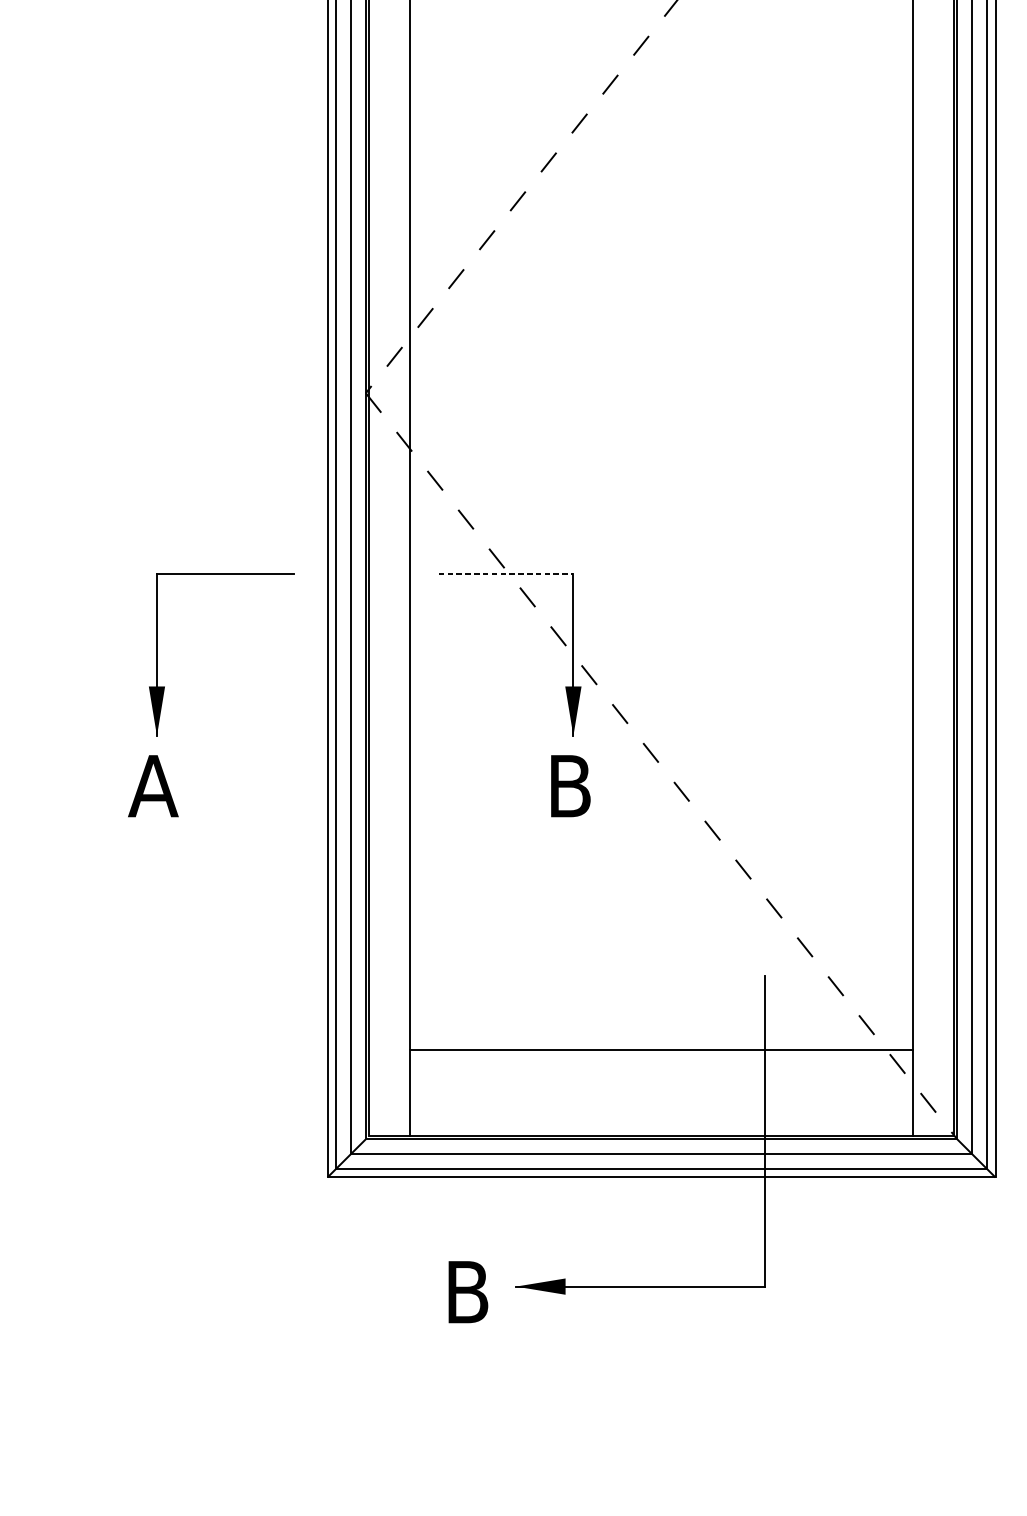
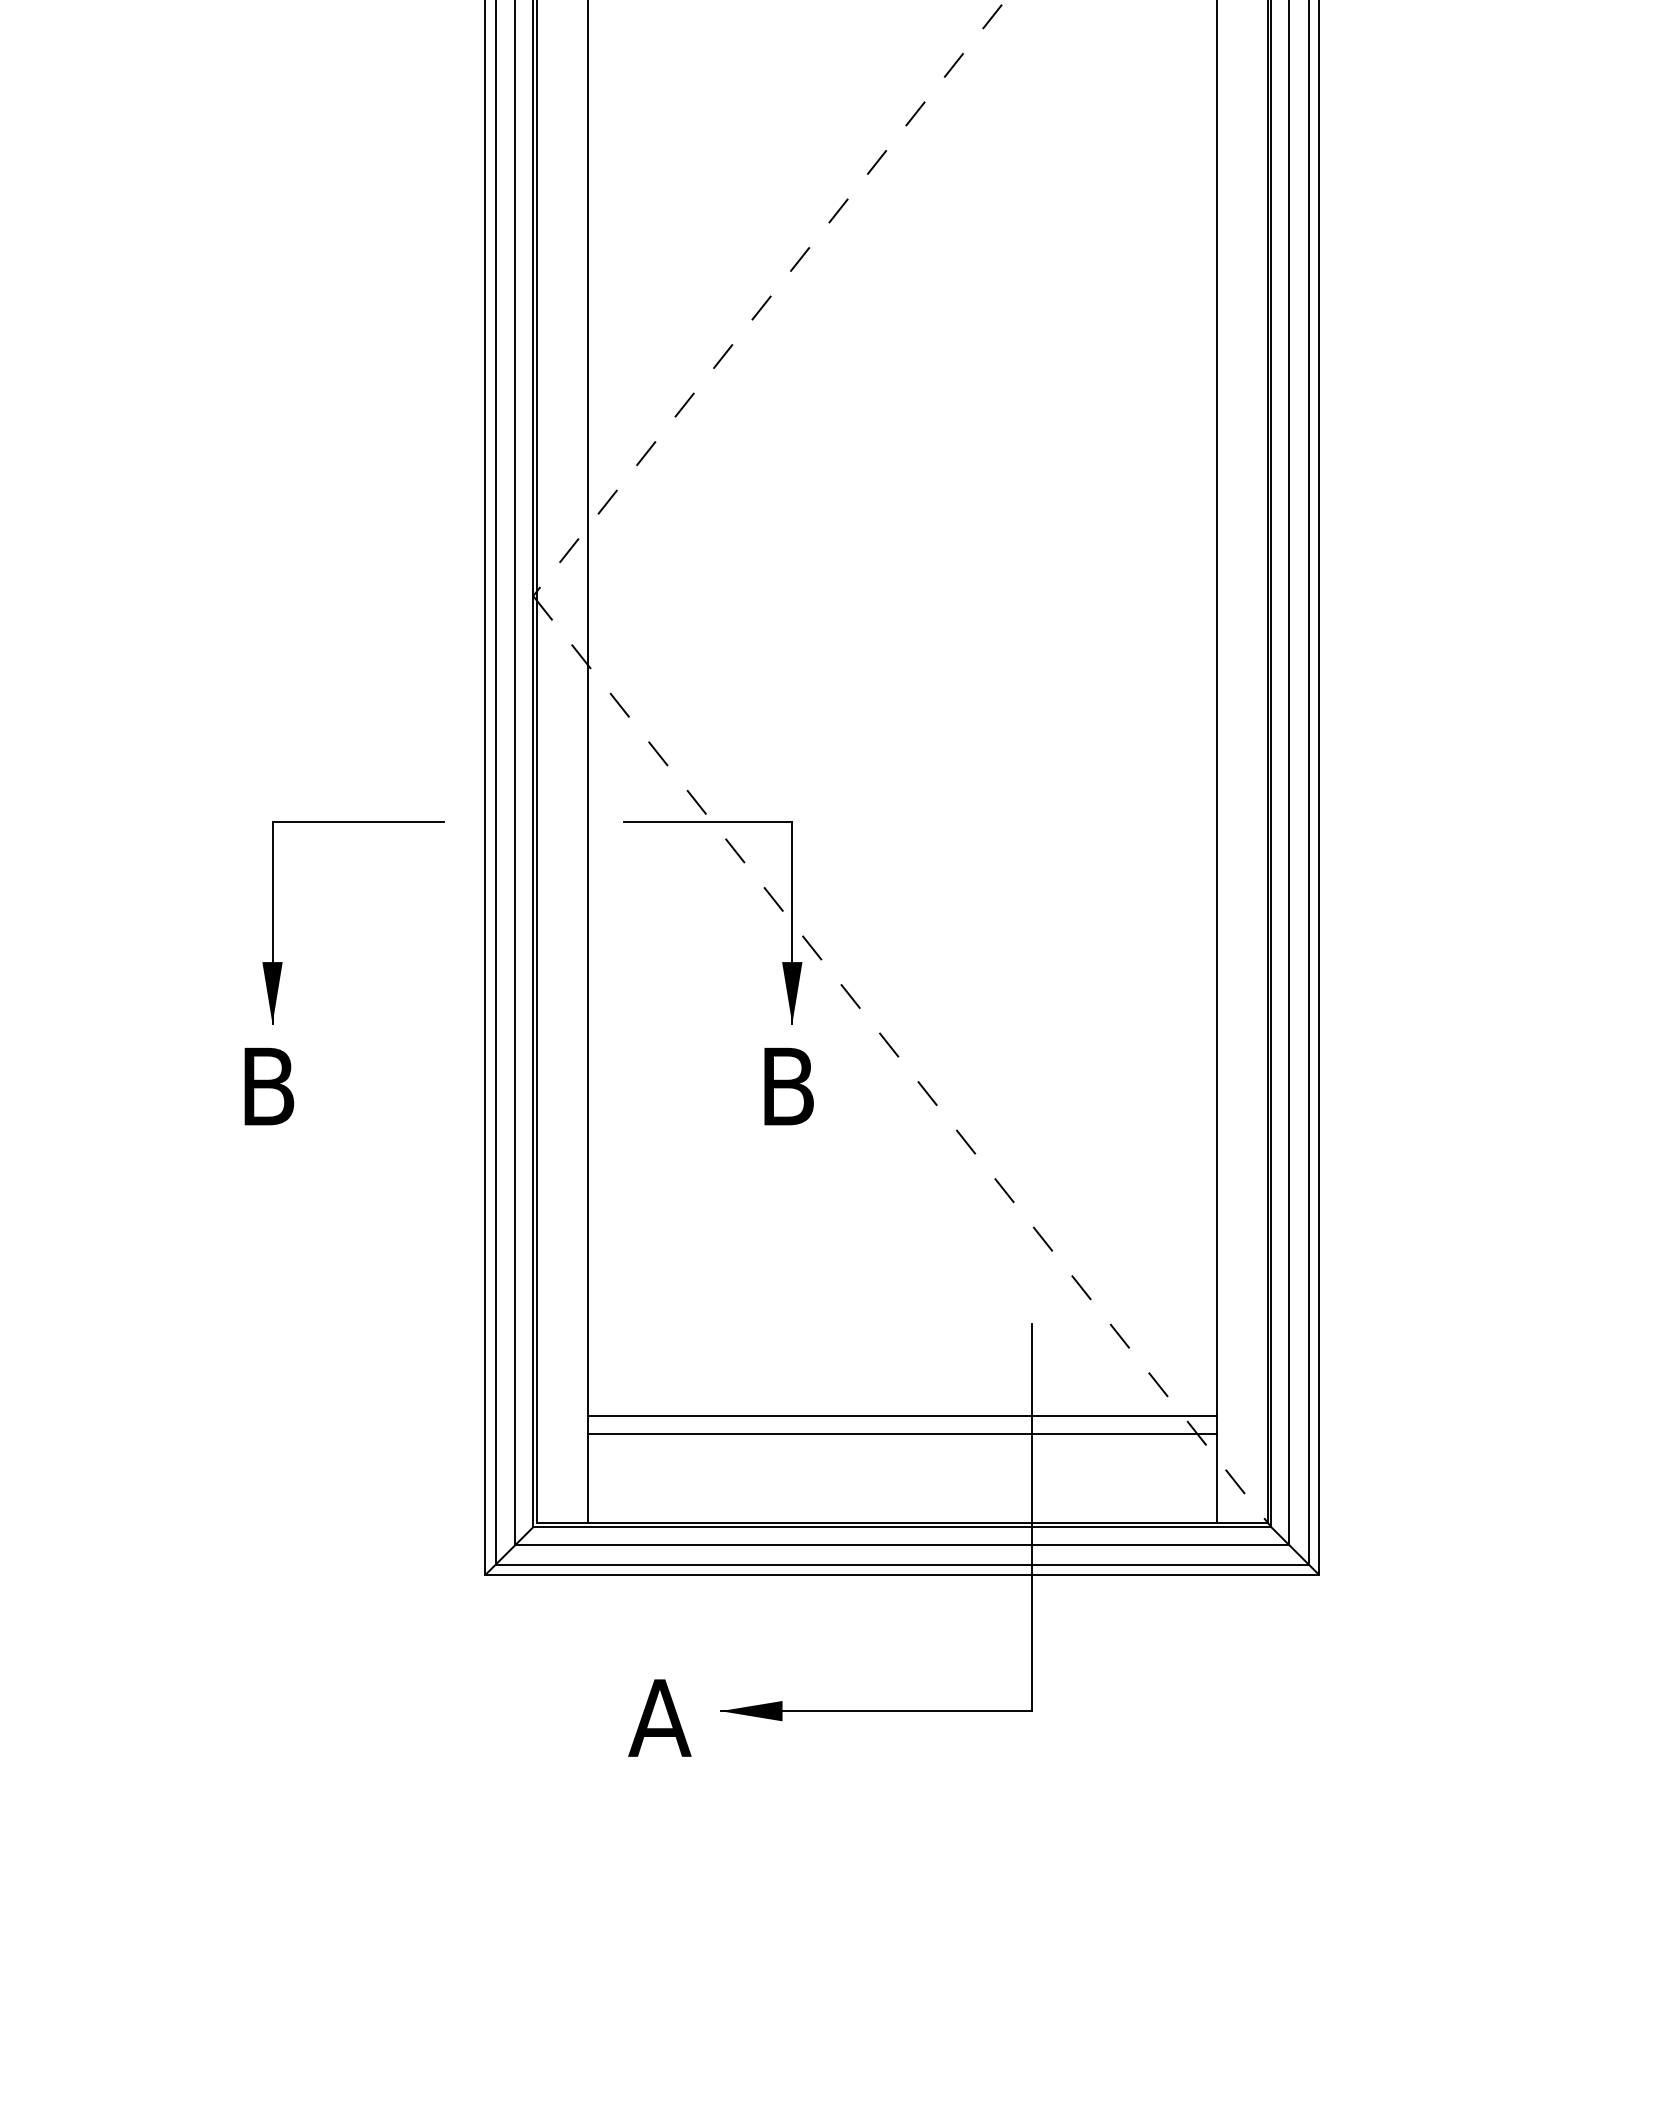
line: (506, 574) -> (708, 822), dashed -> solid
text: (152, 786) -> (267, 1086), A -> B
line: (661, 1064) -> (902, 1433), added
text: (467, 1291) -> (659, 1717), B -> A

